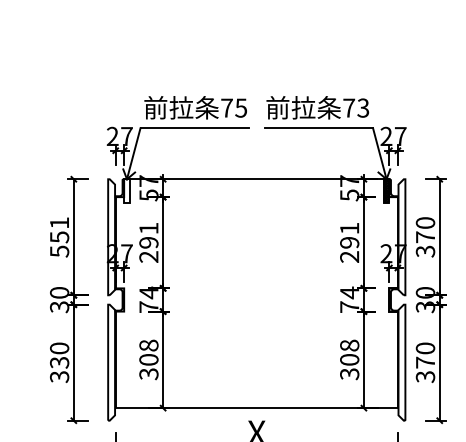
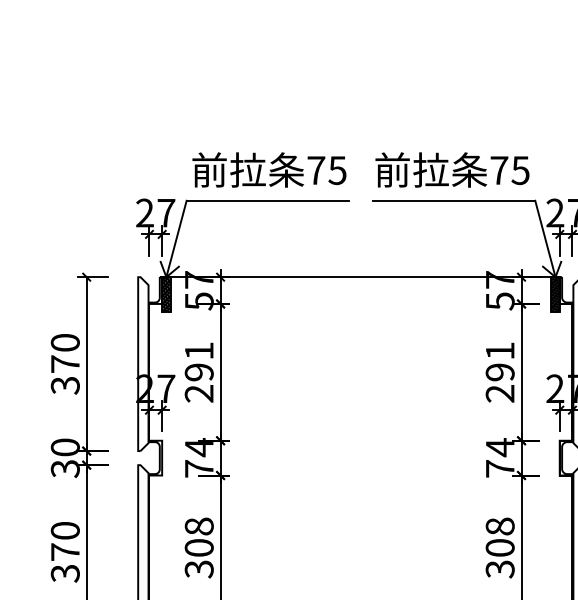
text: (363, 107) -> (520, 169), 73 -> 75
hatch: (126, 190) -> (165, 294), added
text: (59, 236) -> (65, 362), 551 -> 370
text: (59, 362) -> (65, 551), 330 -> 370

